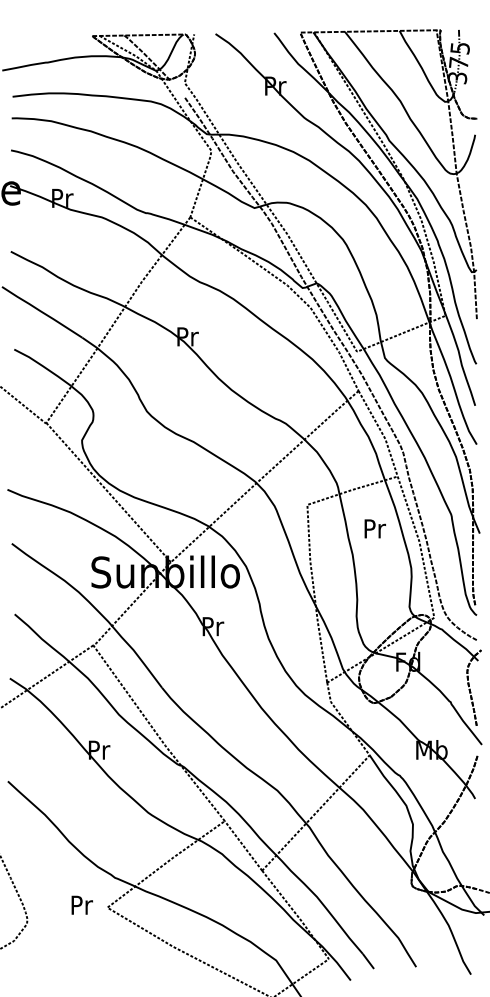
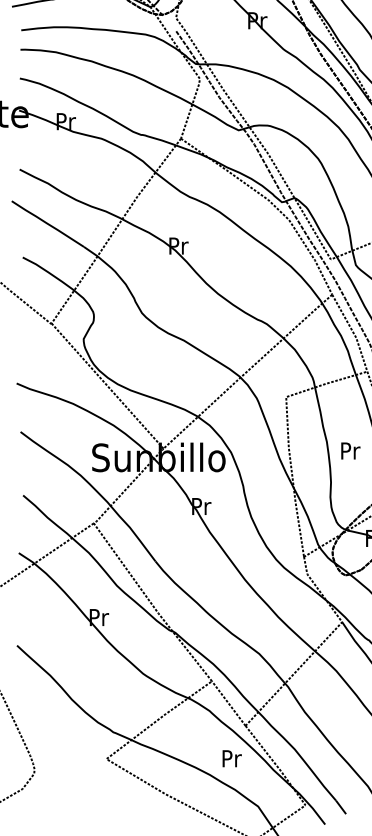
text: (374, 528) -> (350, 450), moved
text: (81, 904) -> (231, 758), moved

